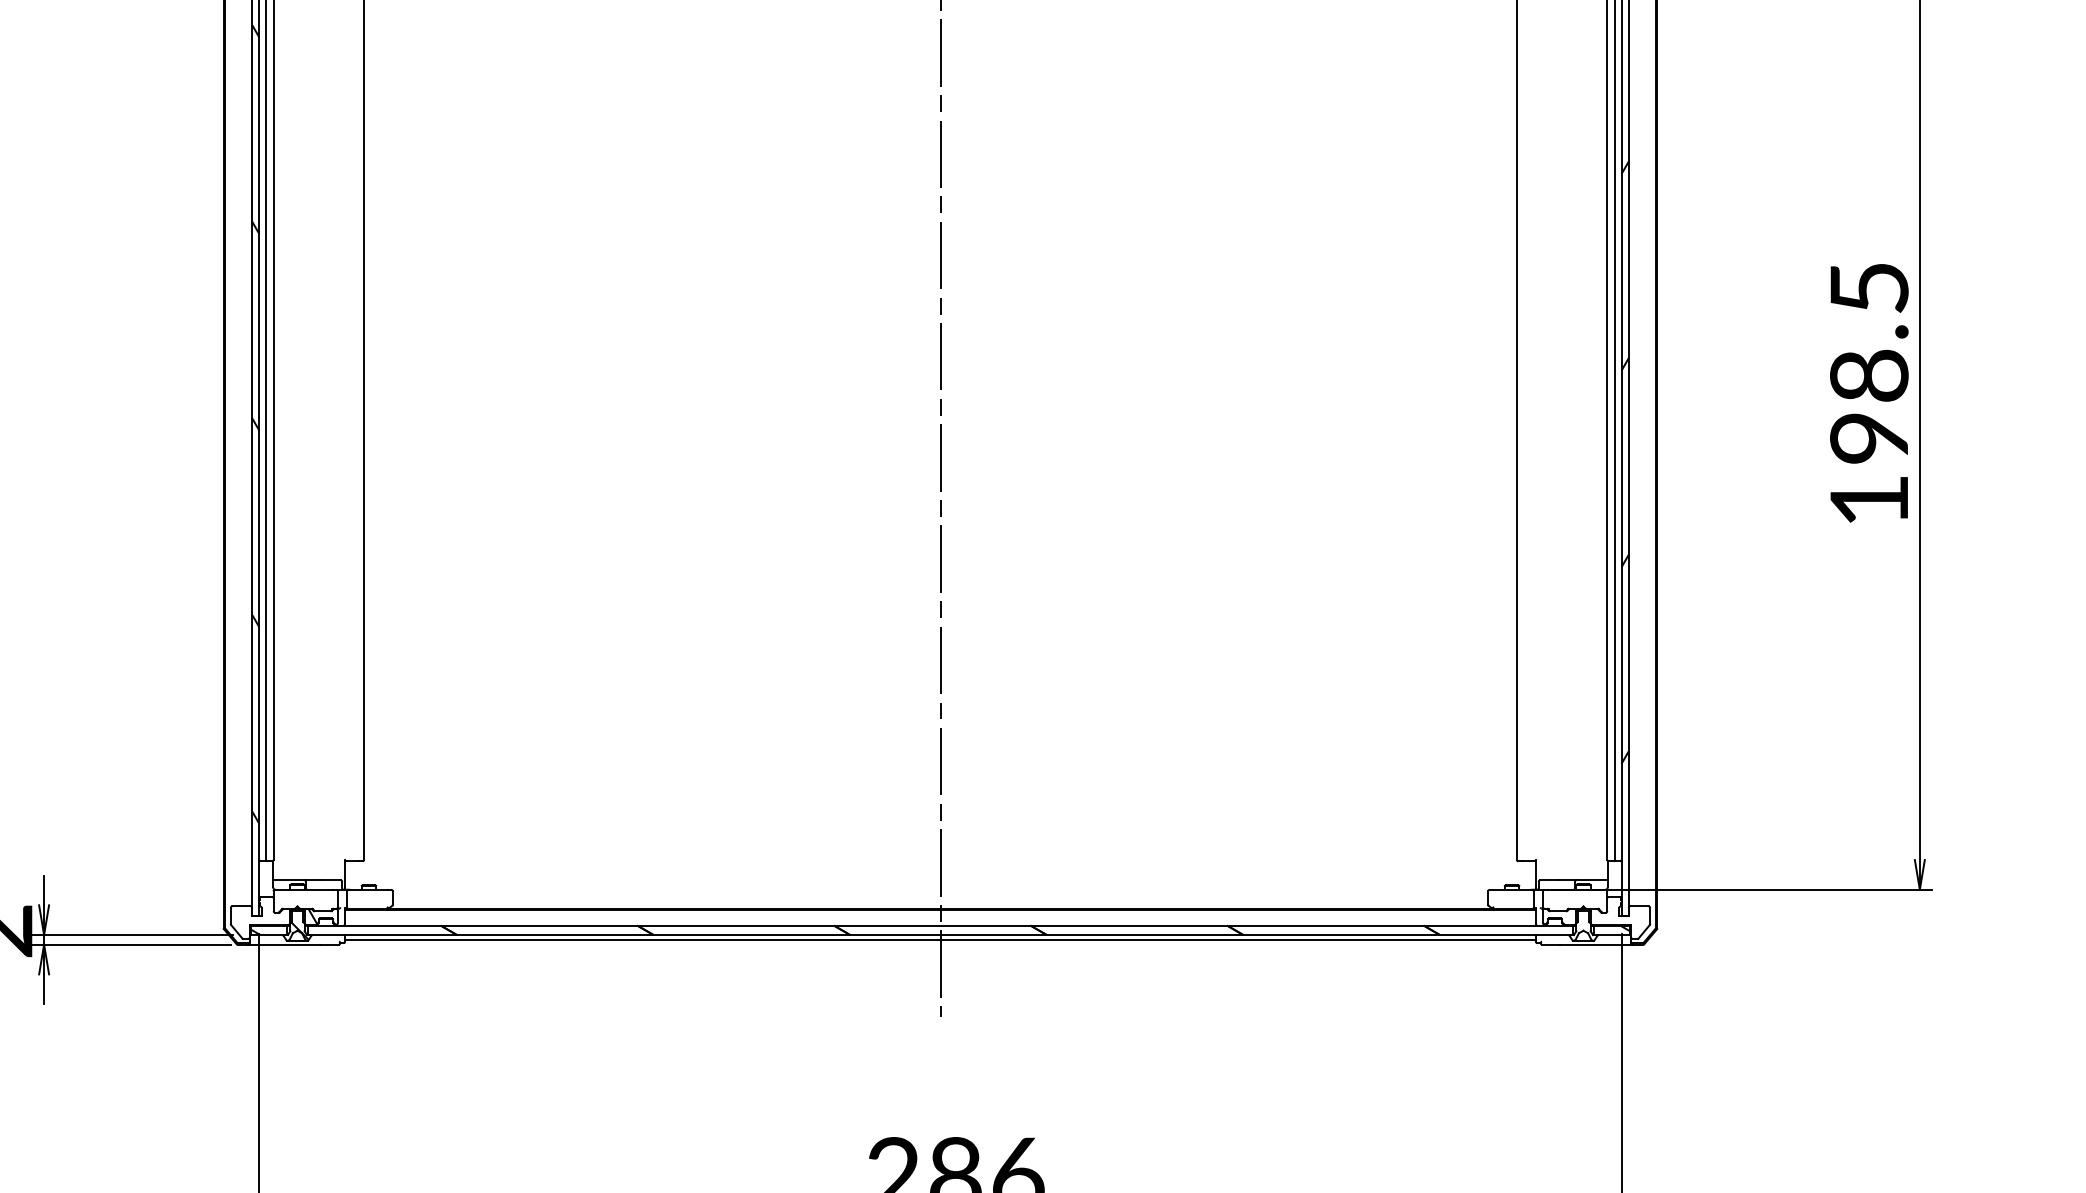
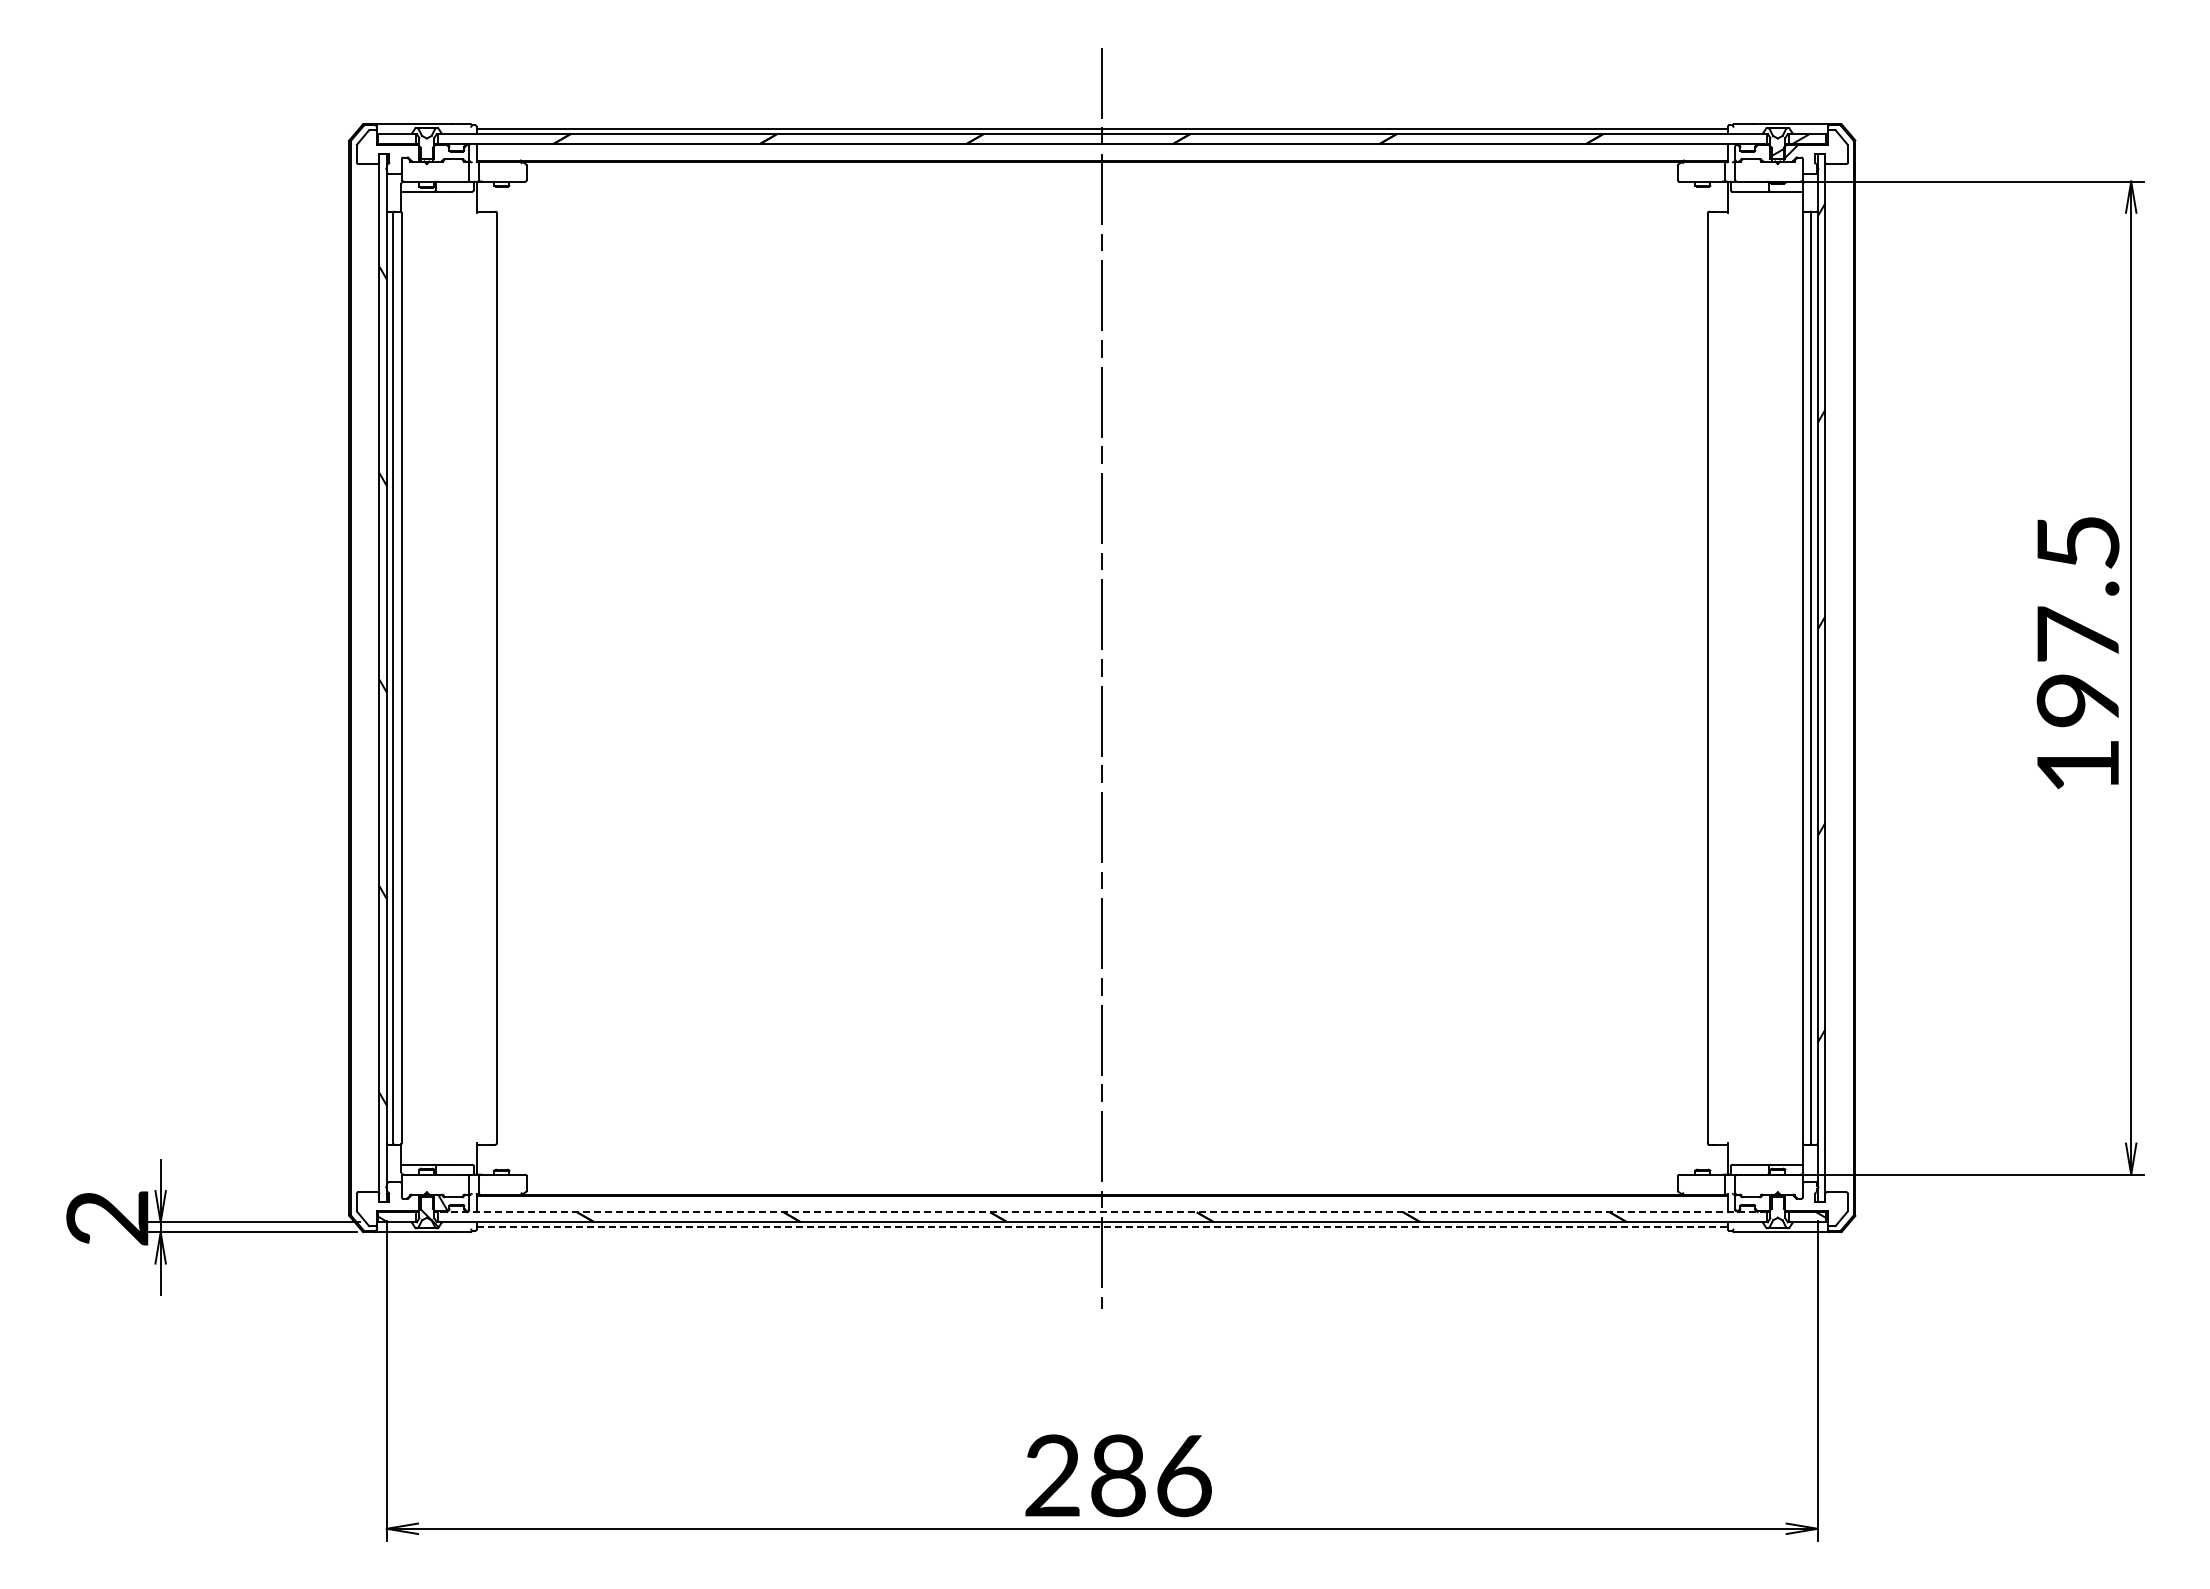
text: (1868, 374) -> (2077, 633), 198.5 -> 197.5
line: (939, 925) -> (1101, 1212), solid -> dashed
line: (940, 940) -> (1102, 1227), solid -> dashed

